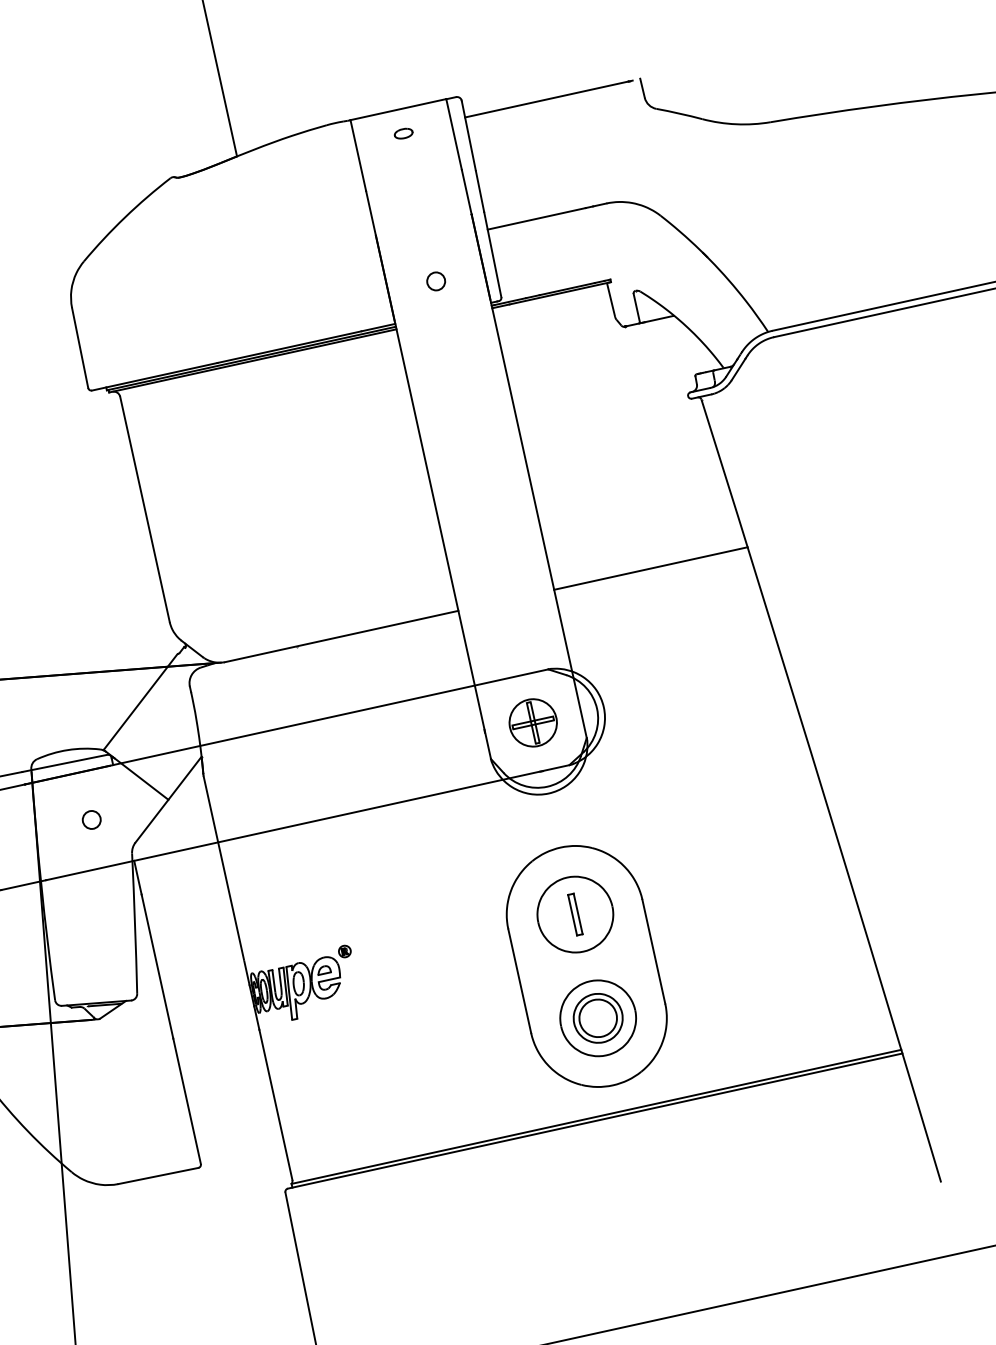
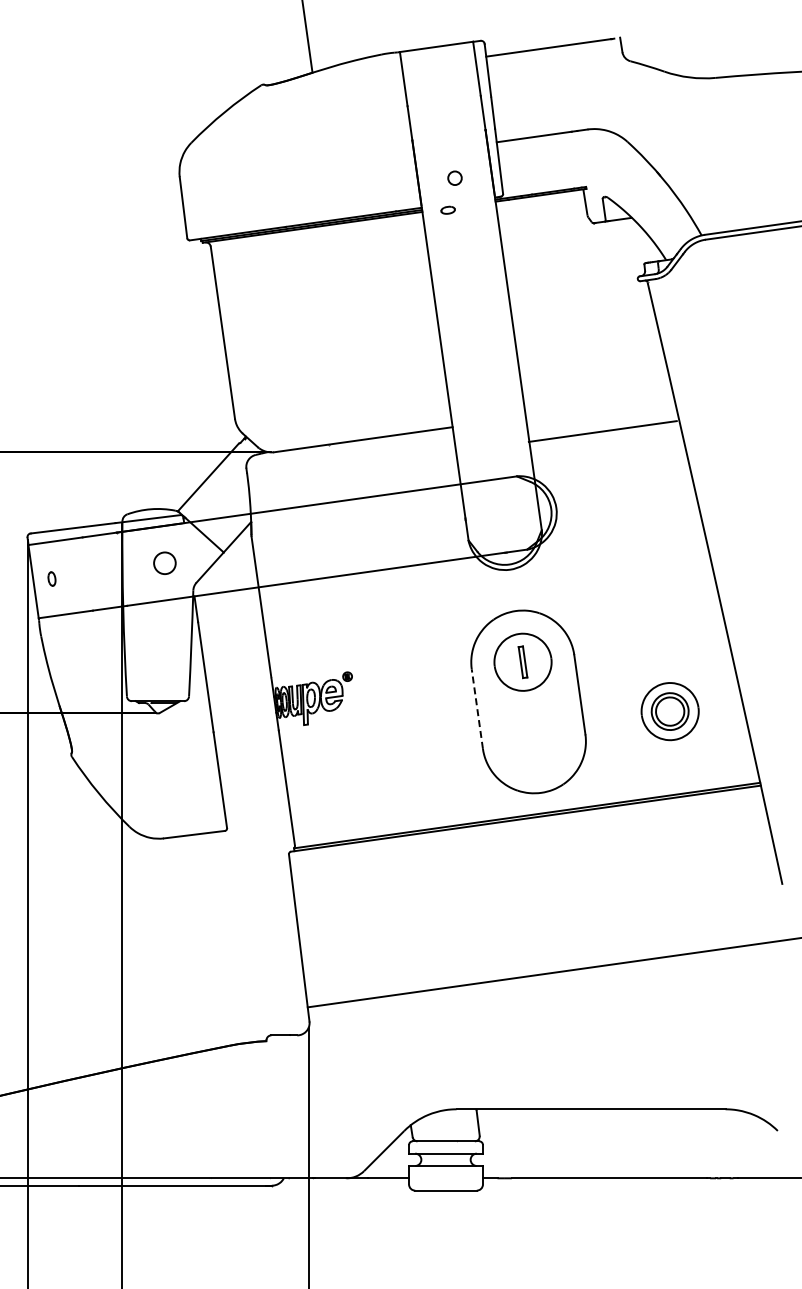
part: (402, 132) -> (447, 209), moved
line: (650, 568) -> (602, 431), moved
part: (533, 722) -> (502, 515), removed
circle: (91, 819) -> (164, 562), size x1.6
line: (519, 980) -> (477, 708), solid -> dashed
part: (597, 1018) -> (669, 711), moved

